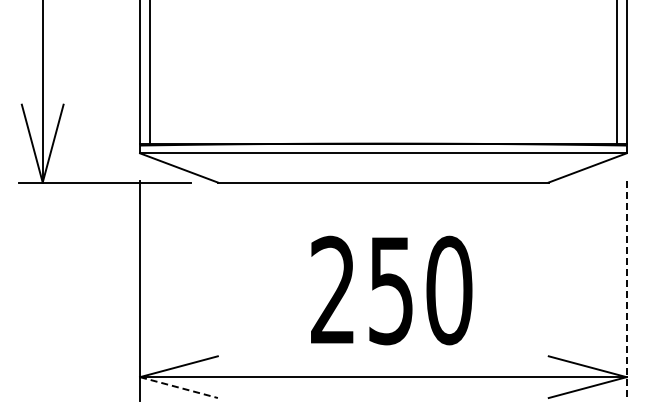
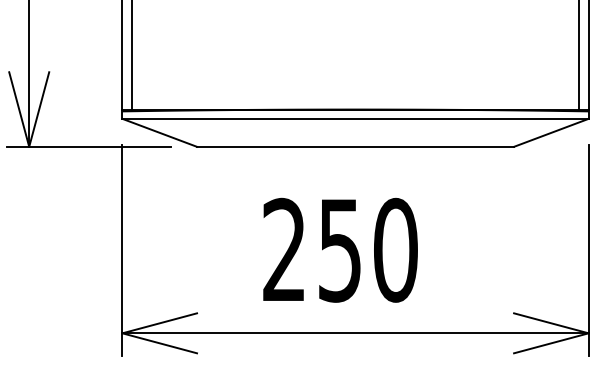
text: (391, 290) -> (340, 250), moved
line: (626, 290) -> (588, 250), dashed -> solid
line: (179, 387) -> (160, 343), dashed -> solid

